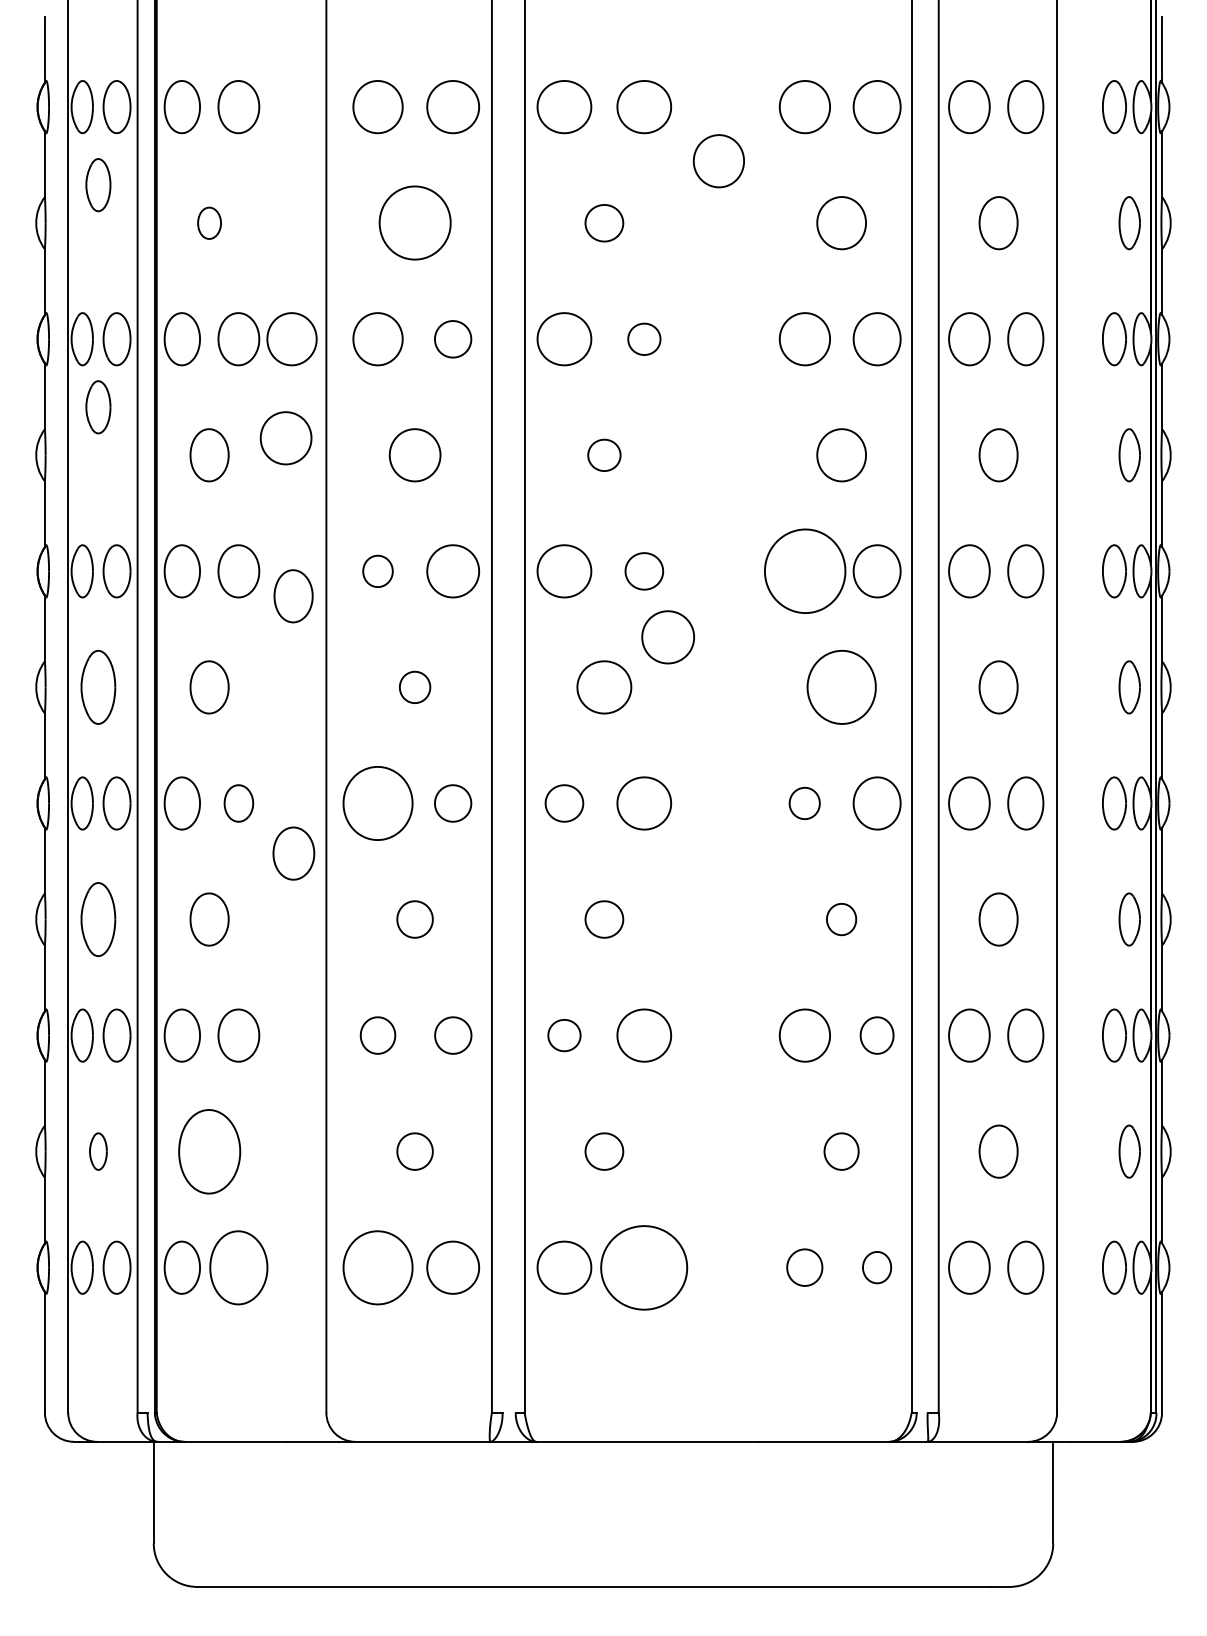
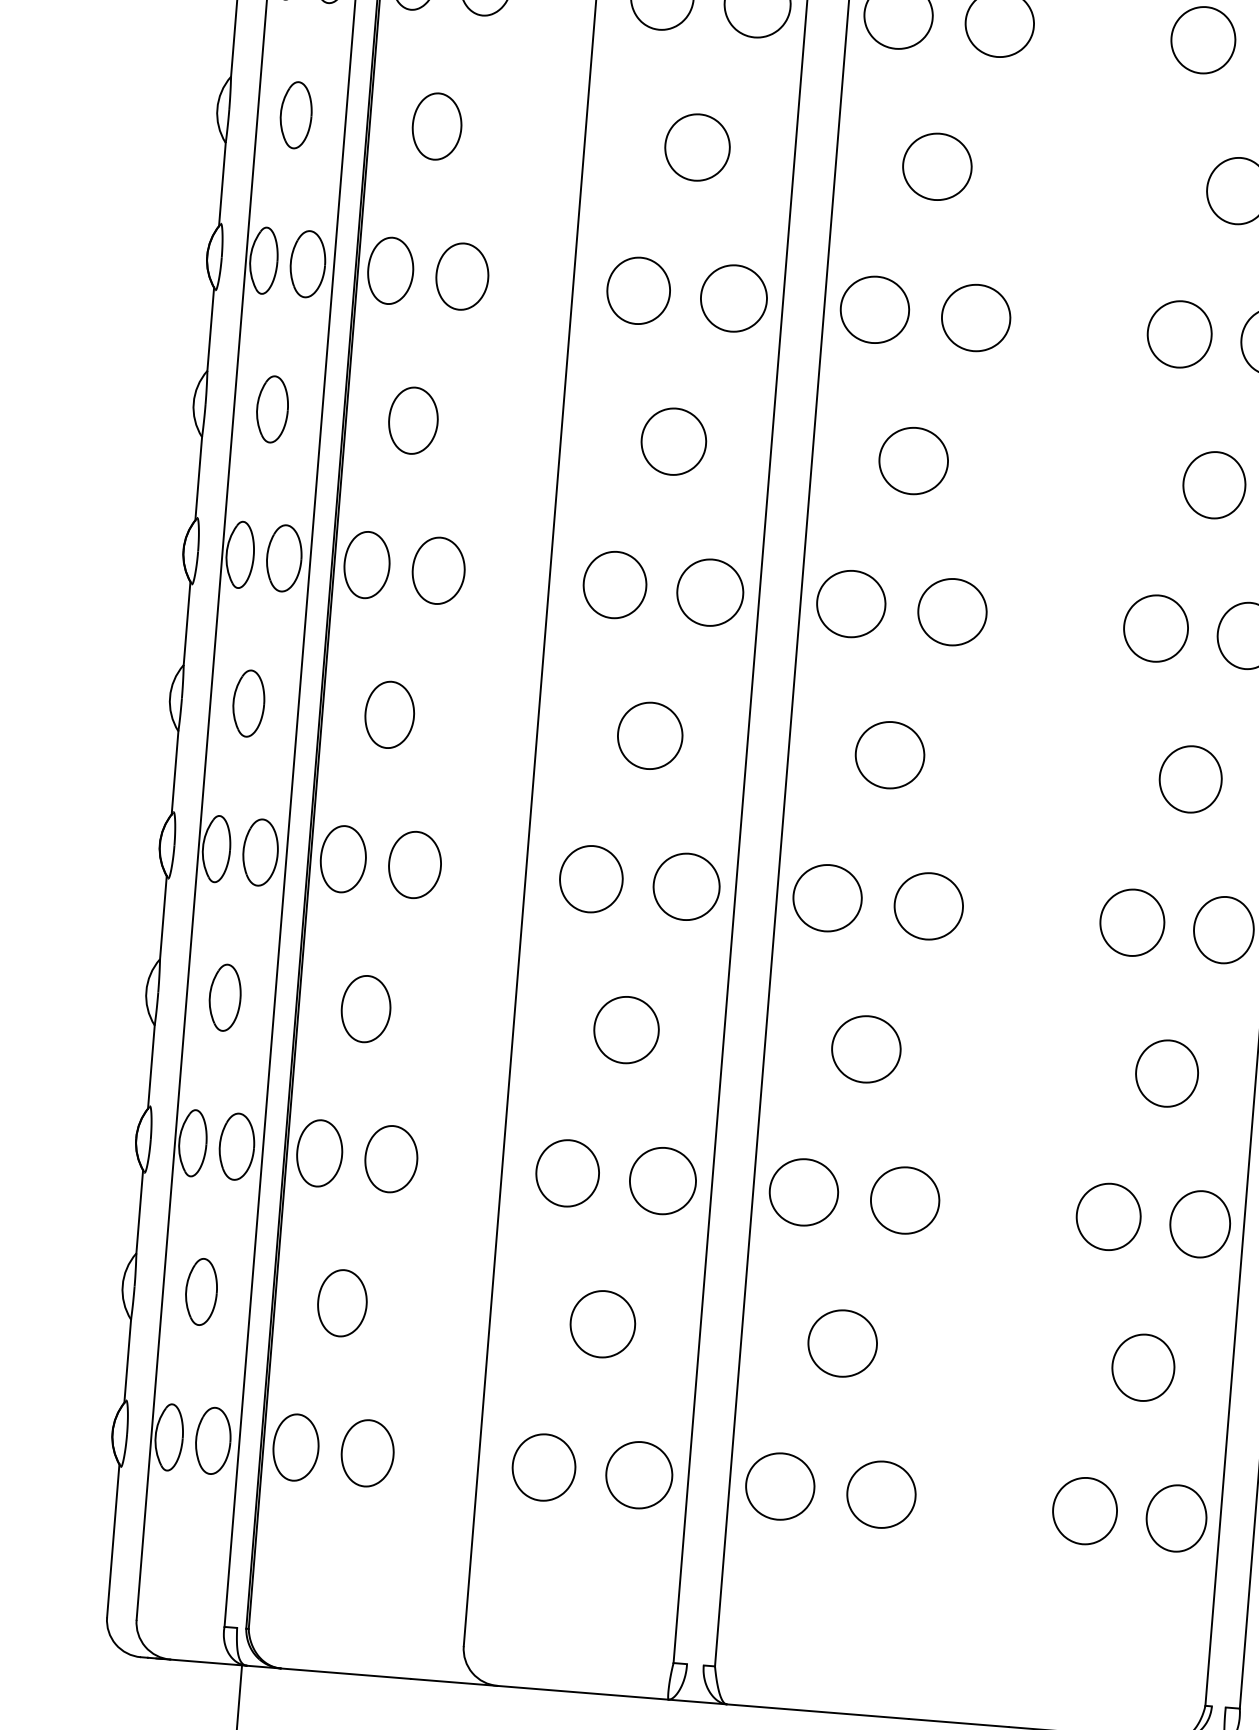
part: (718, 161) -> (1088, 100), removed
part: (98, 185) -> (296, 115), moved
part: (209, 223) -> (436, 127), size x1.67
part: (414, 223) -> (696, 147), size x0.71
part: (604, 223) -> (937, 167), size x1.43
part: (291, 339) -> (529, 282), removed
part: (452, 339) -> (733, 298), size x1.43
part: (644, 339) -> (976, 318), size x1.67
part: (98, 407) -> (272, 409), moved
part: (285, 438) -> (511, 407), removed
part: (604, 455) -> (913, 461), size x1.67
part: (377, 571) -> (614, 585), size x1.67
part: (644, 571) -> (952, 612), size x1.43
part: (804, 571) -> (1155, 628), size x0.62
part: (293, 596) -> (505, 608), removed
part: (667, 637) -> (975, 698), removed
part: (98, 687) -> (248, 703), size x0.71
part: (414, 687) -> (649, 735), size x1.67
part: (841, 687) -> (1190, 779), size x0.71
part: (238, 803) -> (414, 865), size x1.43
part: (377, 803) -> (590, 879), size x0.71
part: (452, 803) -> (685, 886), size x1.43
part: (564, 803) -> (827, 898), size x1.43
part: (804, 803) -> (1131, 922), size x1.67
part: (293, 853) -> (479, 933), removed
part: (98, 919) -> (225, 997), size x0.71
part: (414, 919) -> (625, 1029), size x1.43
part: (604, 919) -> (866, 1049), size x1.43
part: (841, 919) -> (1166, 1073), size x1.67
part: (377, 1035) -> (567, 1173), size x1.43
part: (453, 1035) -> (663, 1180), size x1.43
part: (564, 1035) -> (804, 1192), size x1.67
part: (876, 1035) -> (1199, 1224), size x1.43
part: (98, 1151) -> (201, 1291), size x1.43
part: (209, 1151) -> (342, 1303), size x0.62
part: (414, 1151) -> (602, 1323), size x1.43
part: (604, 1151) -> (842, 1343), size x1.43
part: (841, 1151) -> (1143, 1367), size x1.43
part: (238, 1267) -> (367, 1453), size x0.71
part: (377, 1267) -> (543, 1467), size x0.71
part: (644, 1267) -> (881, 1494), size x0.62
part: (804, 1267) -> (1084, 1510), size x1.43
part: (876, 1267) -> (1175, 1518), size x1.67

